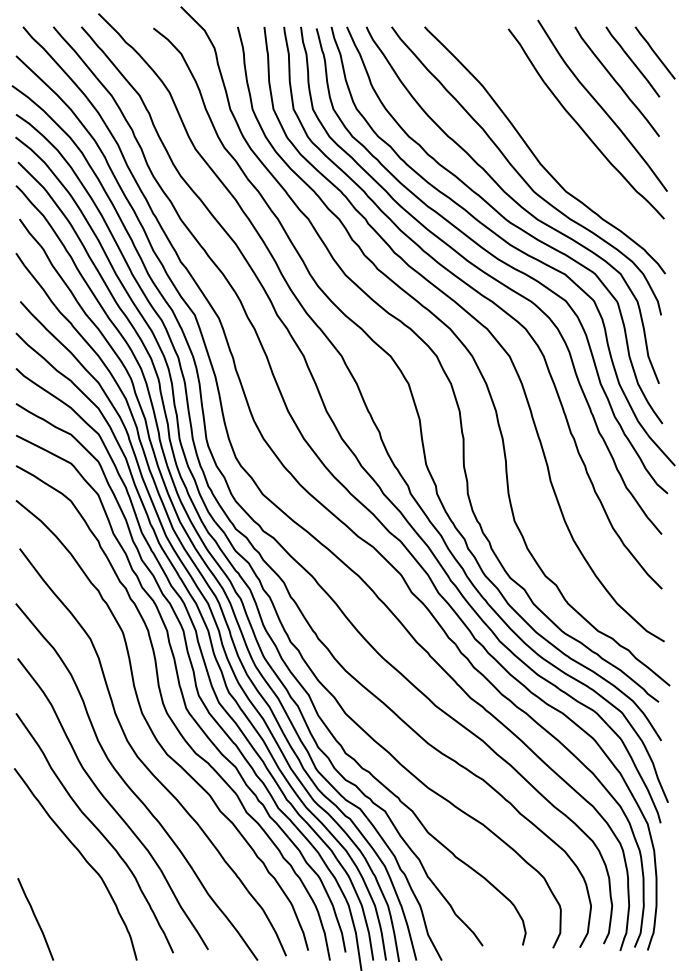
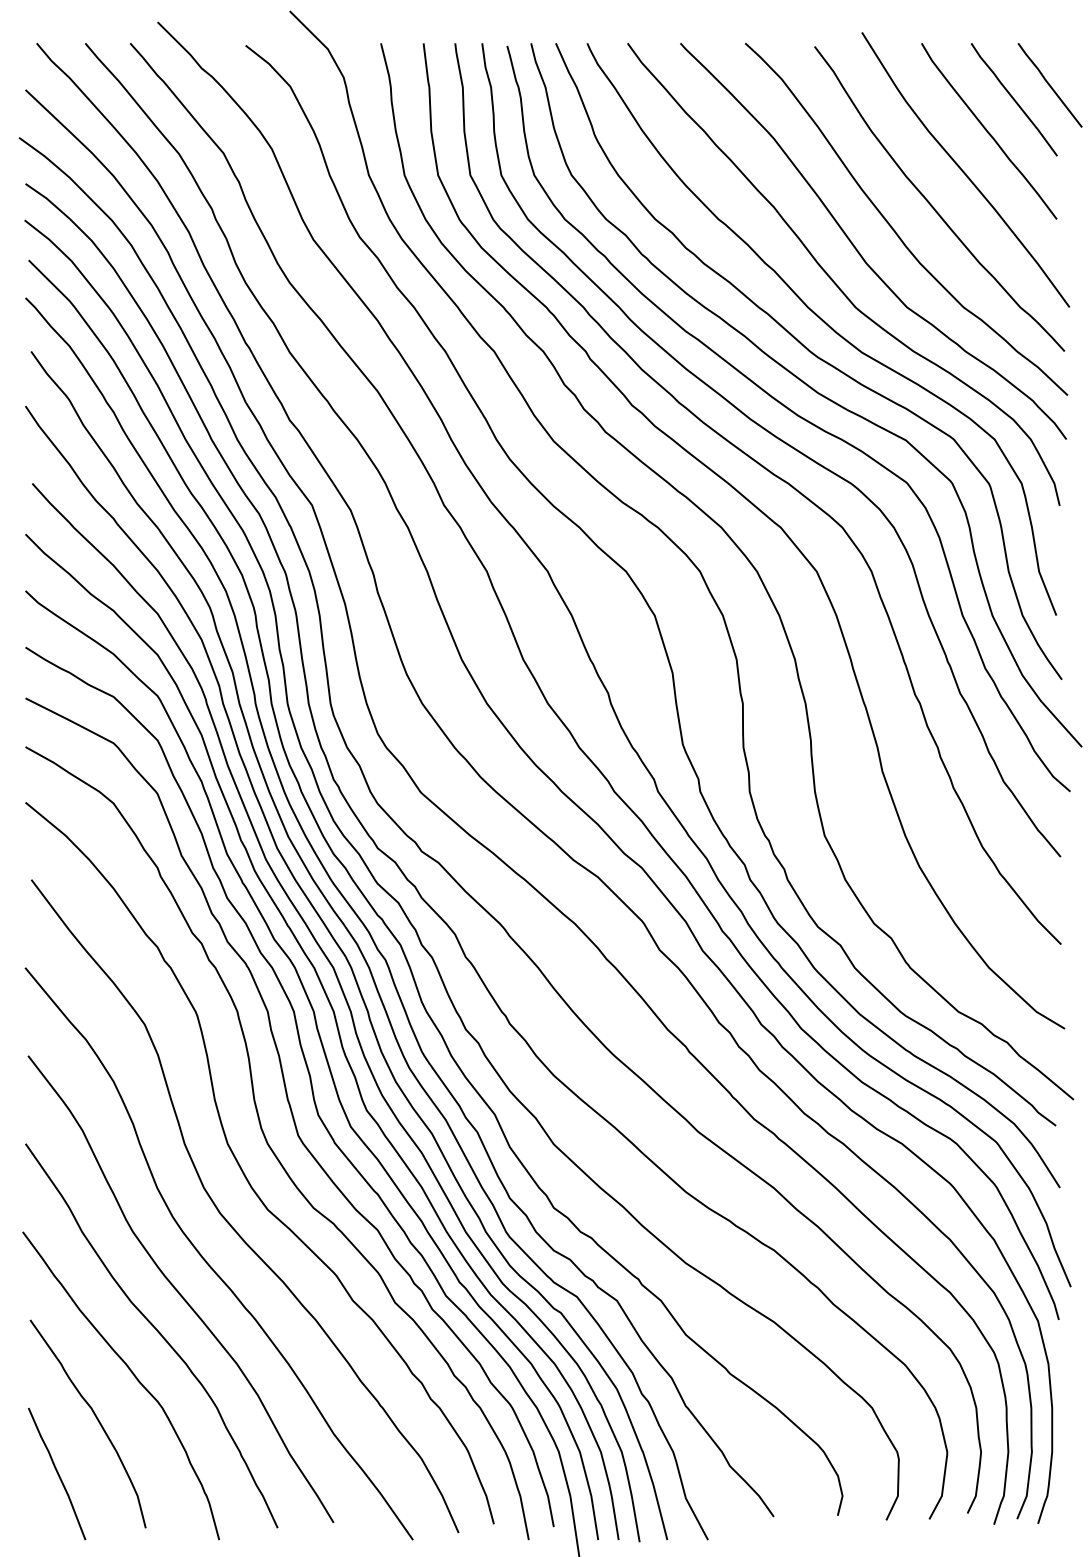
curve: (558, 142) -> (895, 228), added
curve: (60, 886) -> (96, 1421), added

